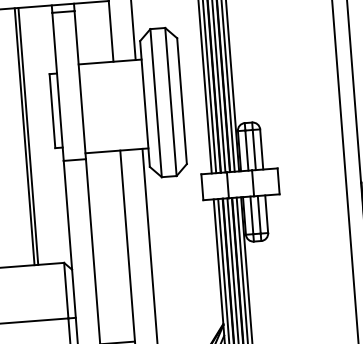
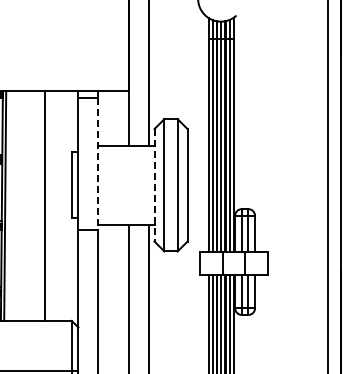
line: (80, 85) -> (98, 164), solid -> dashed
line: (145, 104) -> (154, 185), solid -> dashed
line: (28, 135) -> (48, 205), removed

